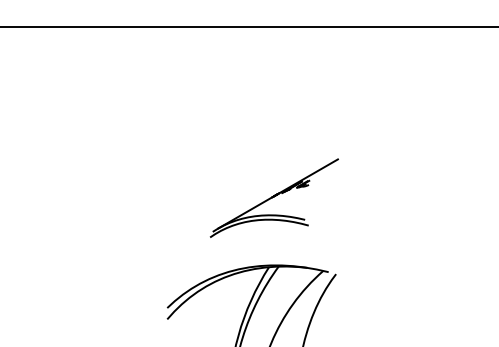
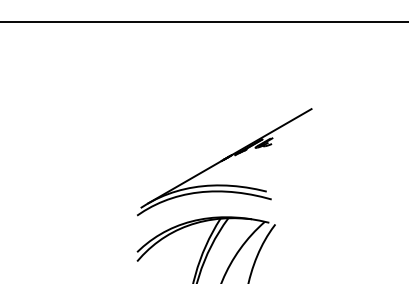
part: (273, 198) -> (224, 162), size x1.67

